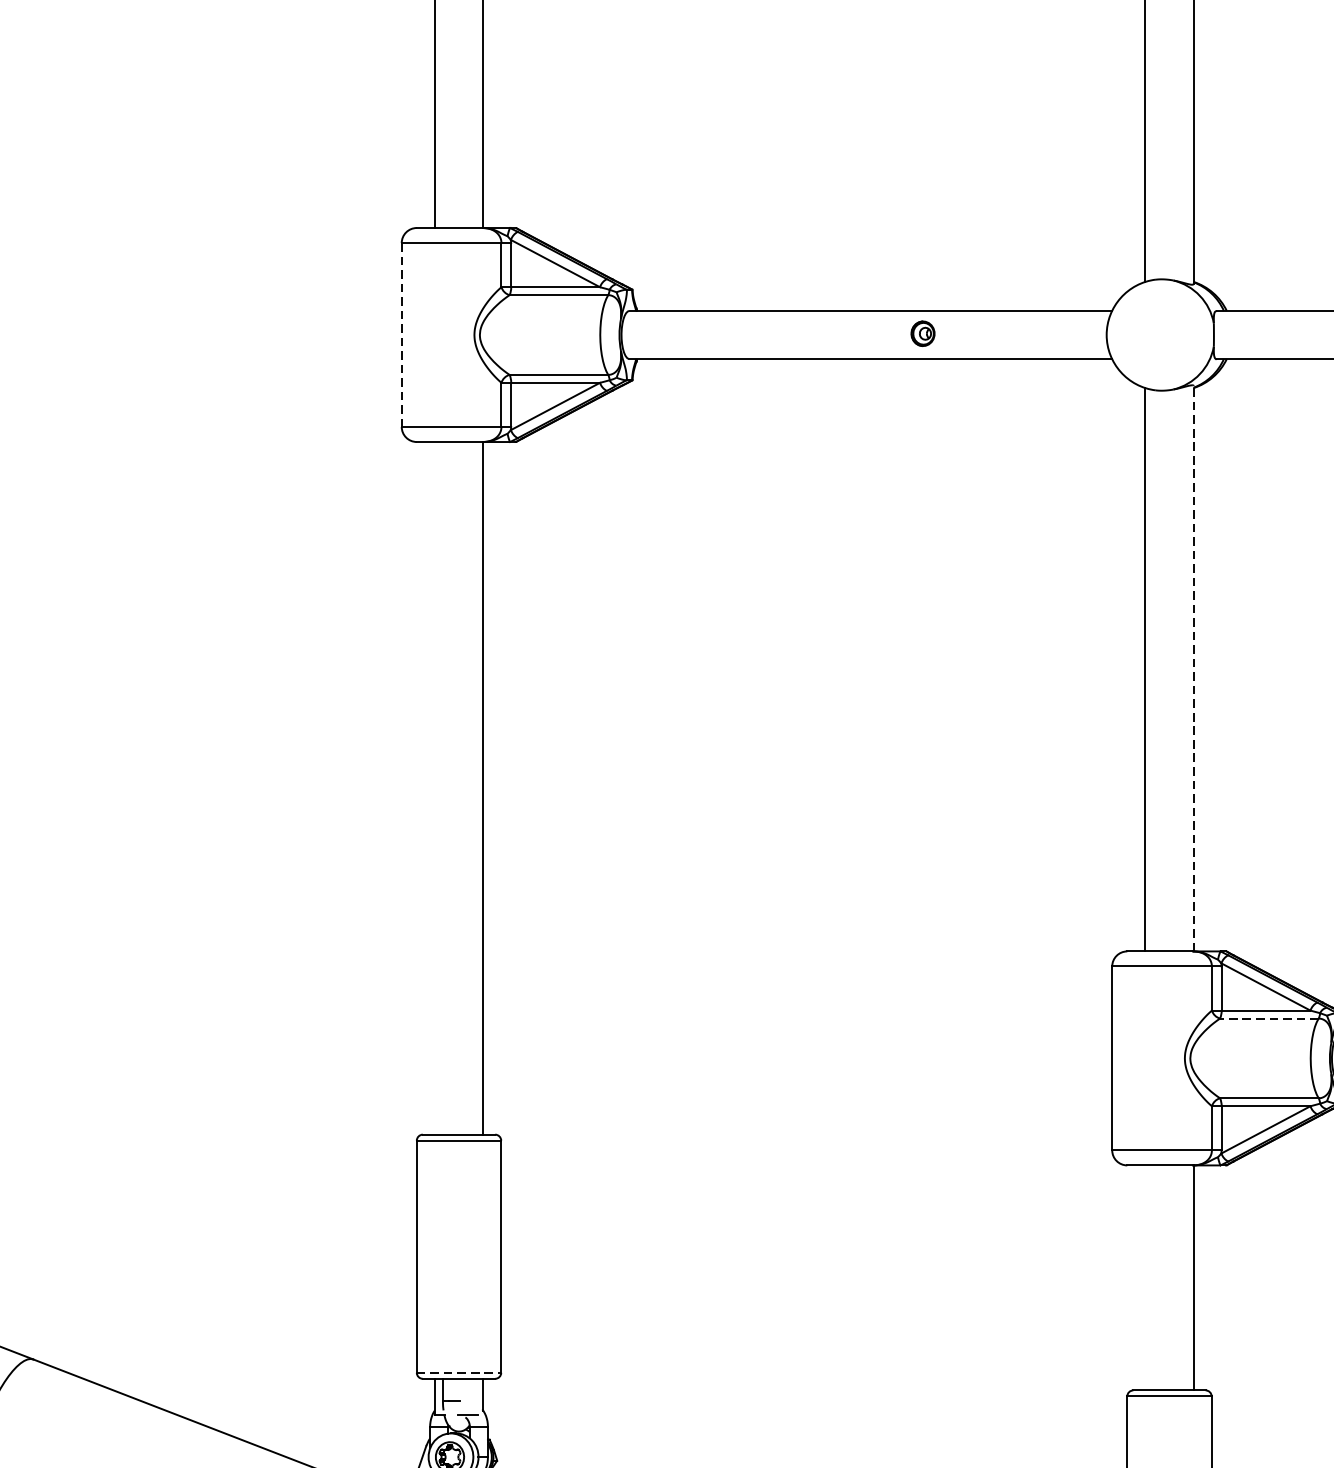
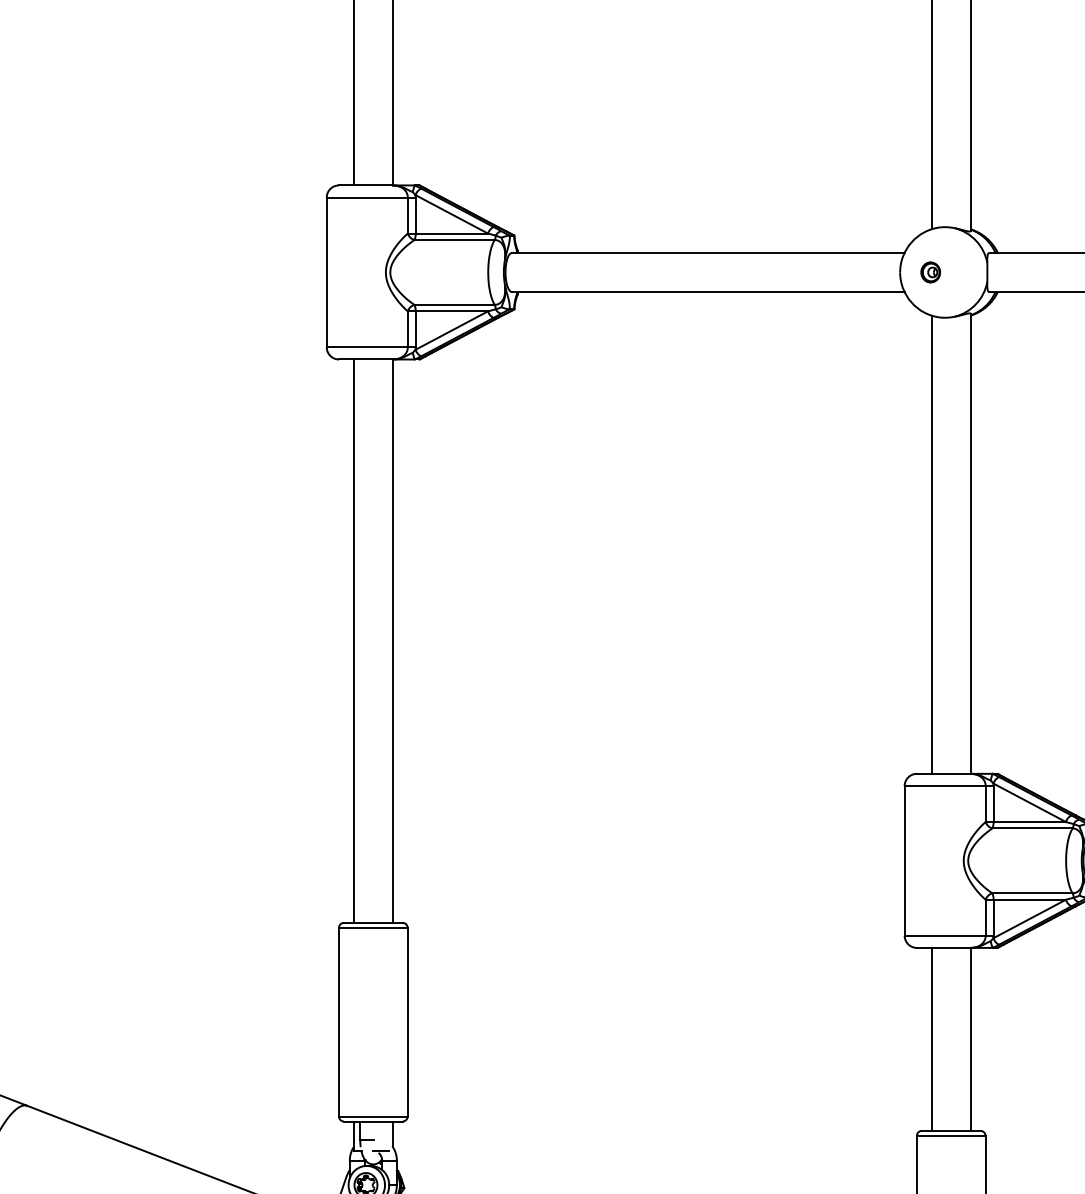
part: (922, 333) -> (930, 272), moved
line: (401, 335) -> (326, 272), dashed -> solid
line: (1193, 668) -> (970, 543), dashed -> solid
line: (434, 787) -> (353, 640), added
line: (1268, 1018) -> (1031, 828), dashed -> solid
line: (1145, 1276) -> (931, 1038), added
line: (459, 1372) -> (373, 1116), dashed -> solid

